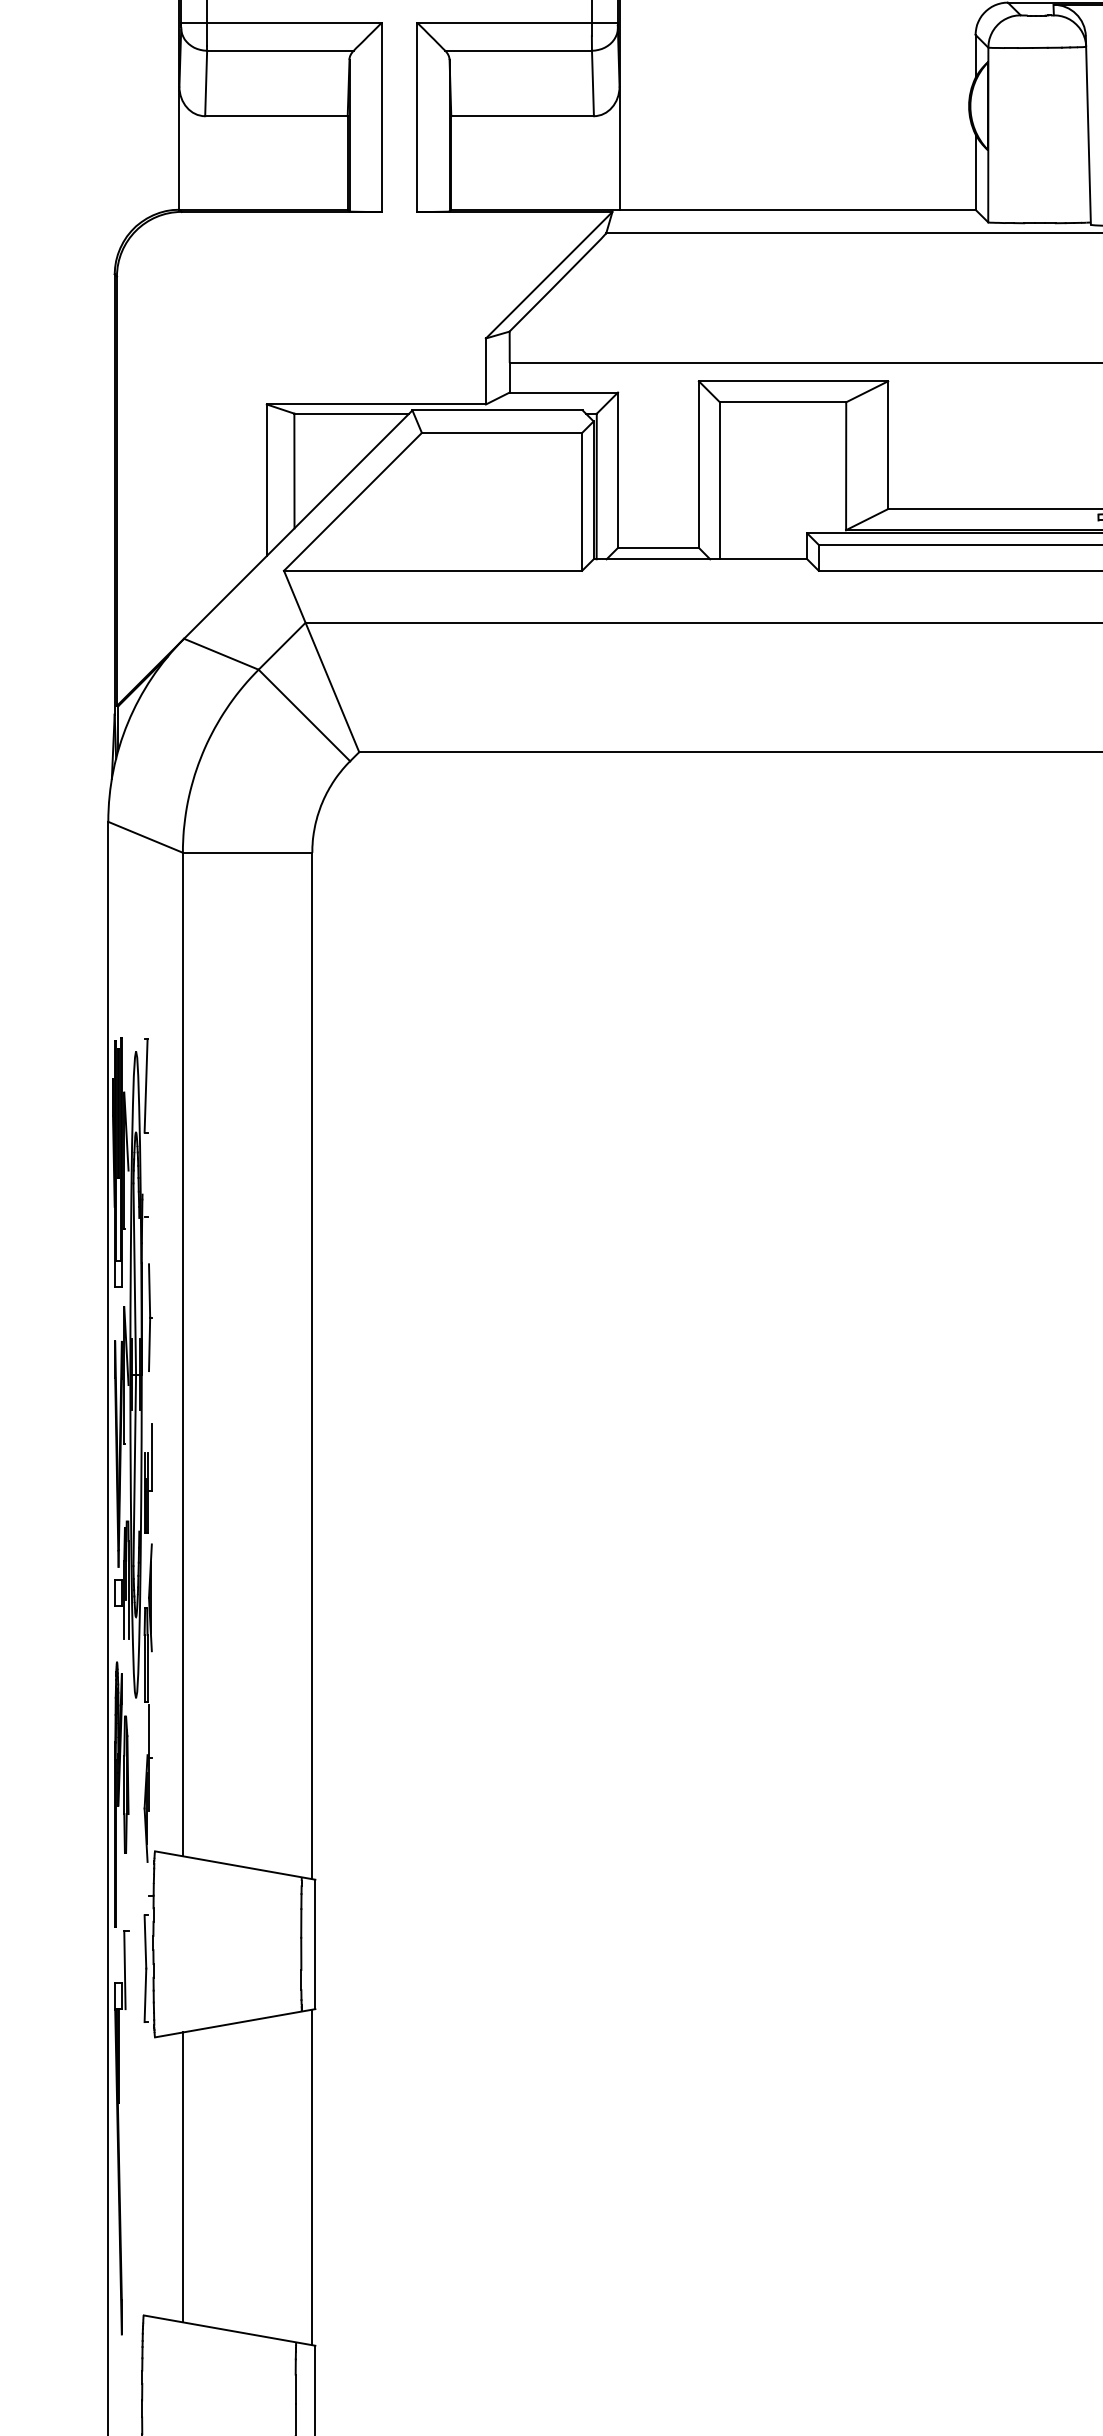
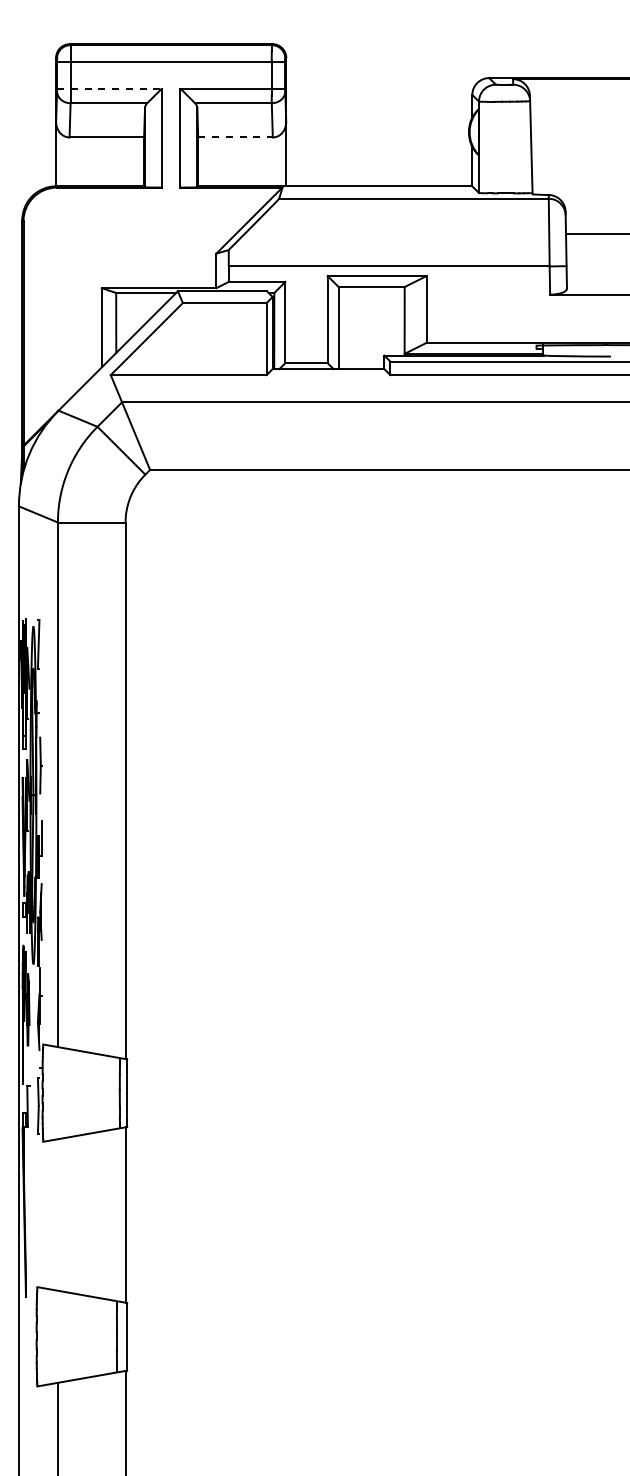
line: (281, 22) -> (109, 88), solid -> dashed
line: (524, 116) -> (236, 137), solid -> dashed
line: (182, 2176) -> (57, 1214), removed

